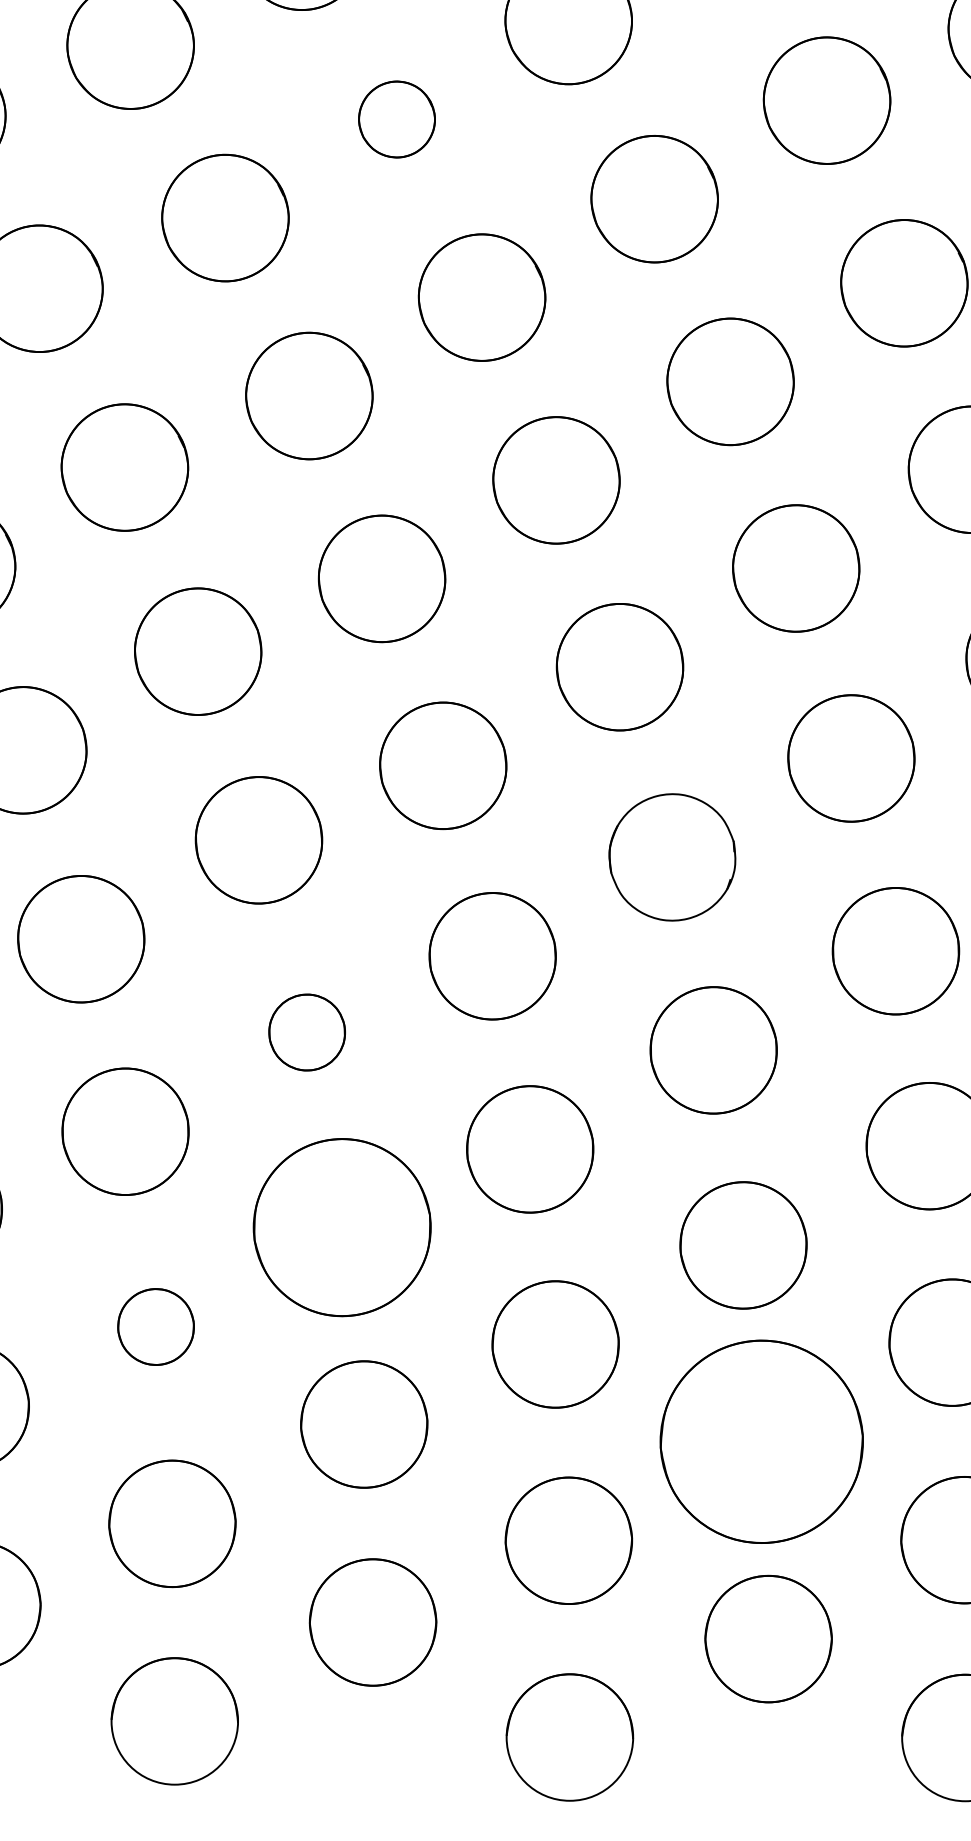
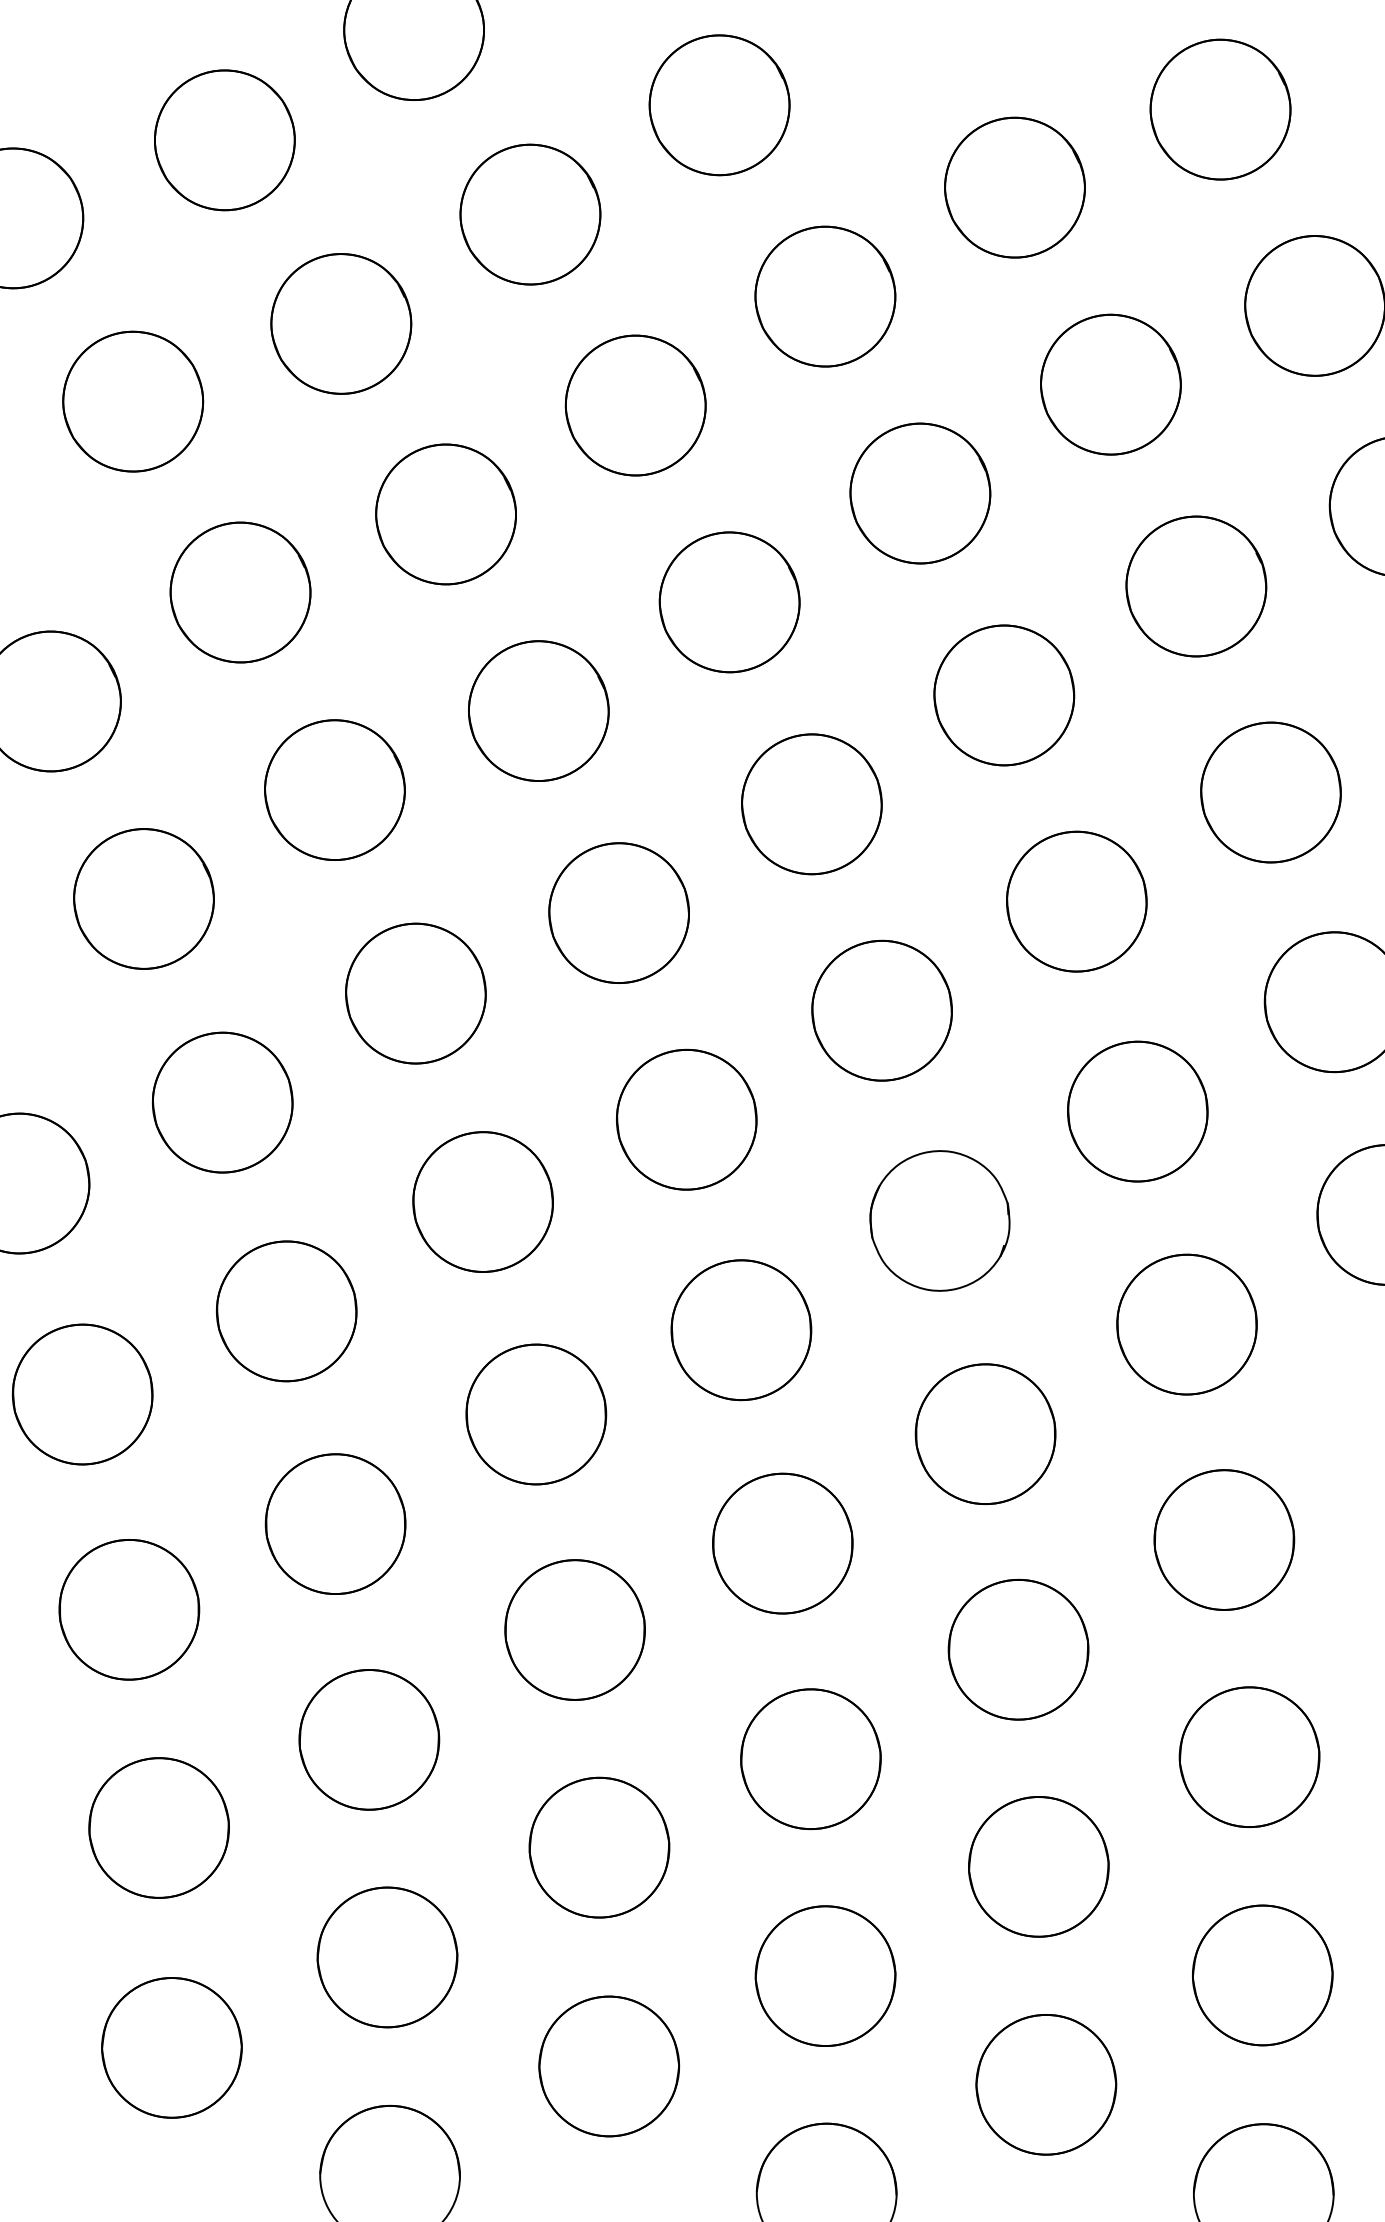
part: (396, 119) -> (635, 405), size x1.67
part: (307, 1032) -> (536, 1414), size x1.67
circle: (341, 1227) -> (574, 1629), size x0.71
part: (156, 1326) -> (369, 1739), size x1.67
circle: (761, 1441) -> (1038, 1866), size x0.62

